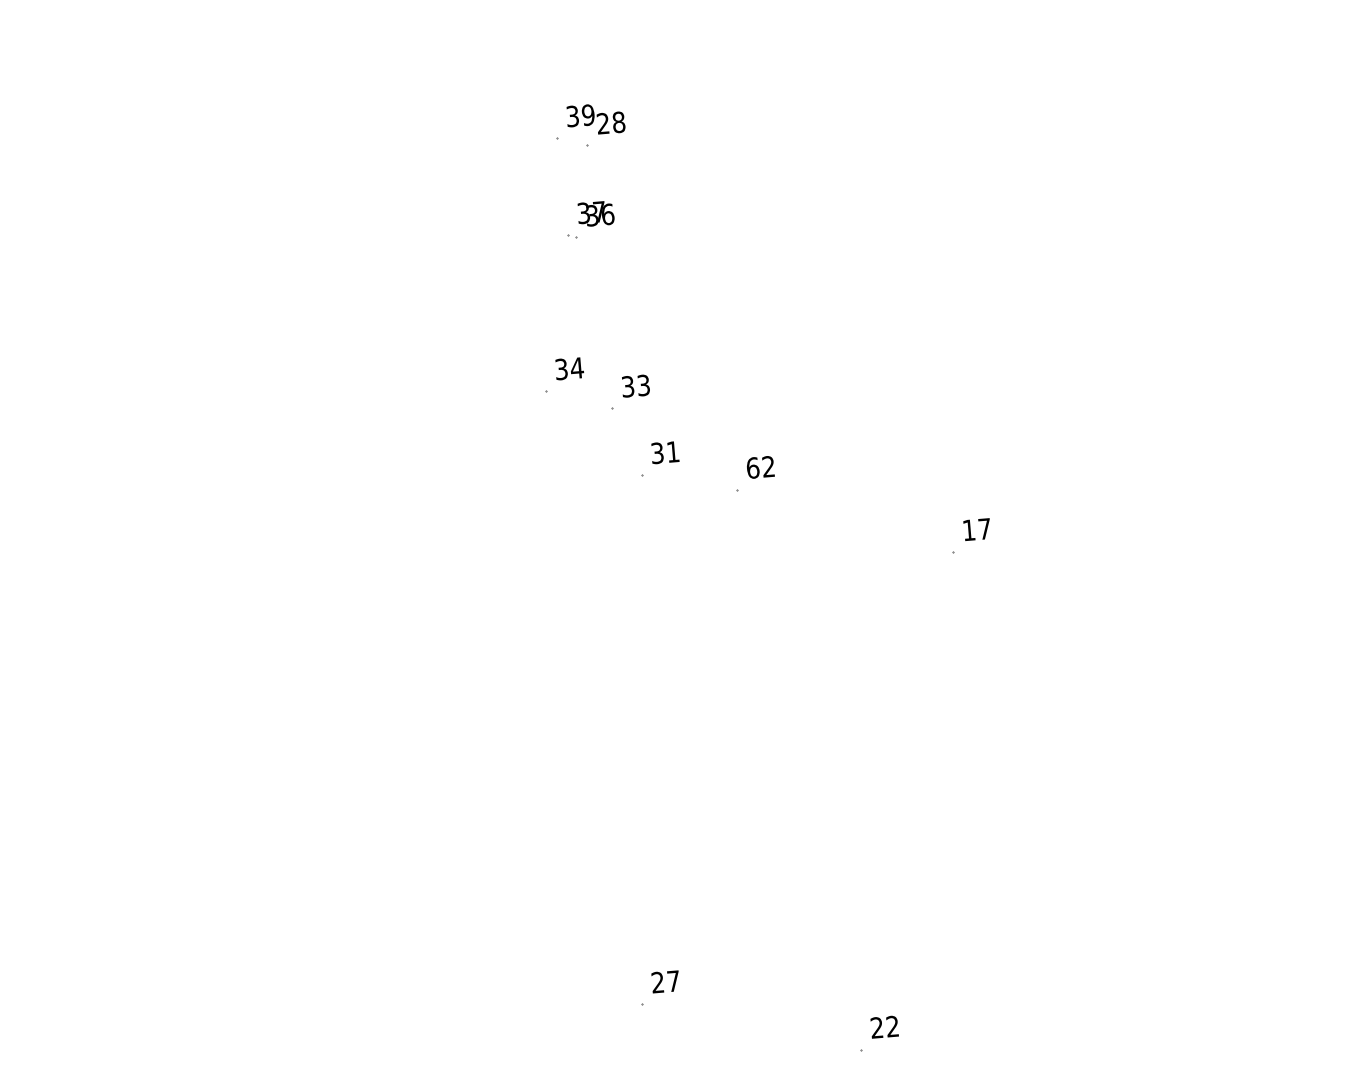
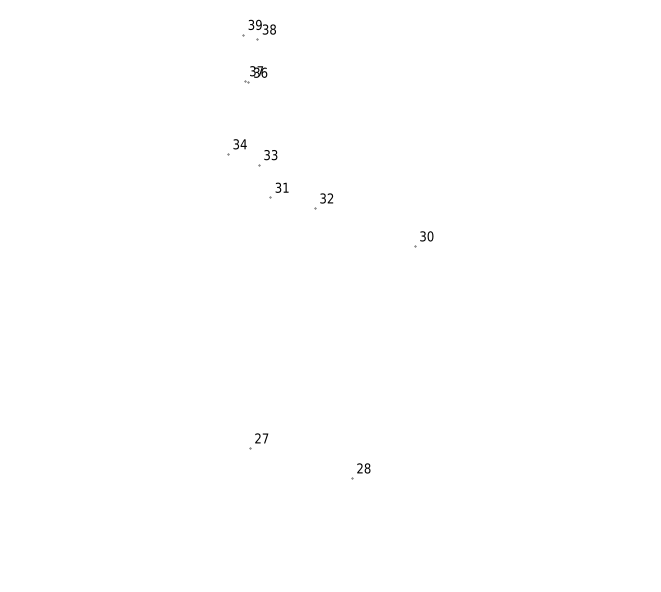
text: (603, 123) -> (265, 29), 28 -> 38
text: (753, 467) -> (323, 198), 62 -> 32
text: (976, 529) -> (426, 236), 17 -> 30
text: (892, 1026) -> (367, 468), 22 -> 28

